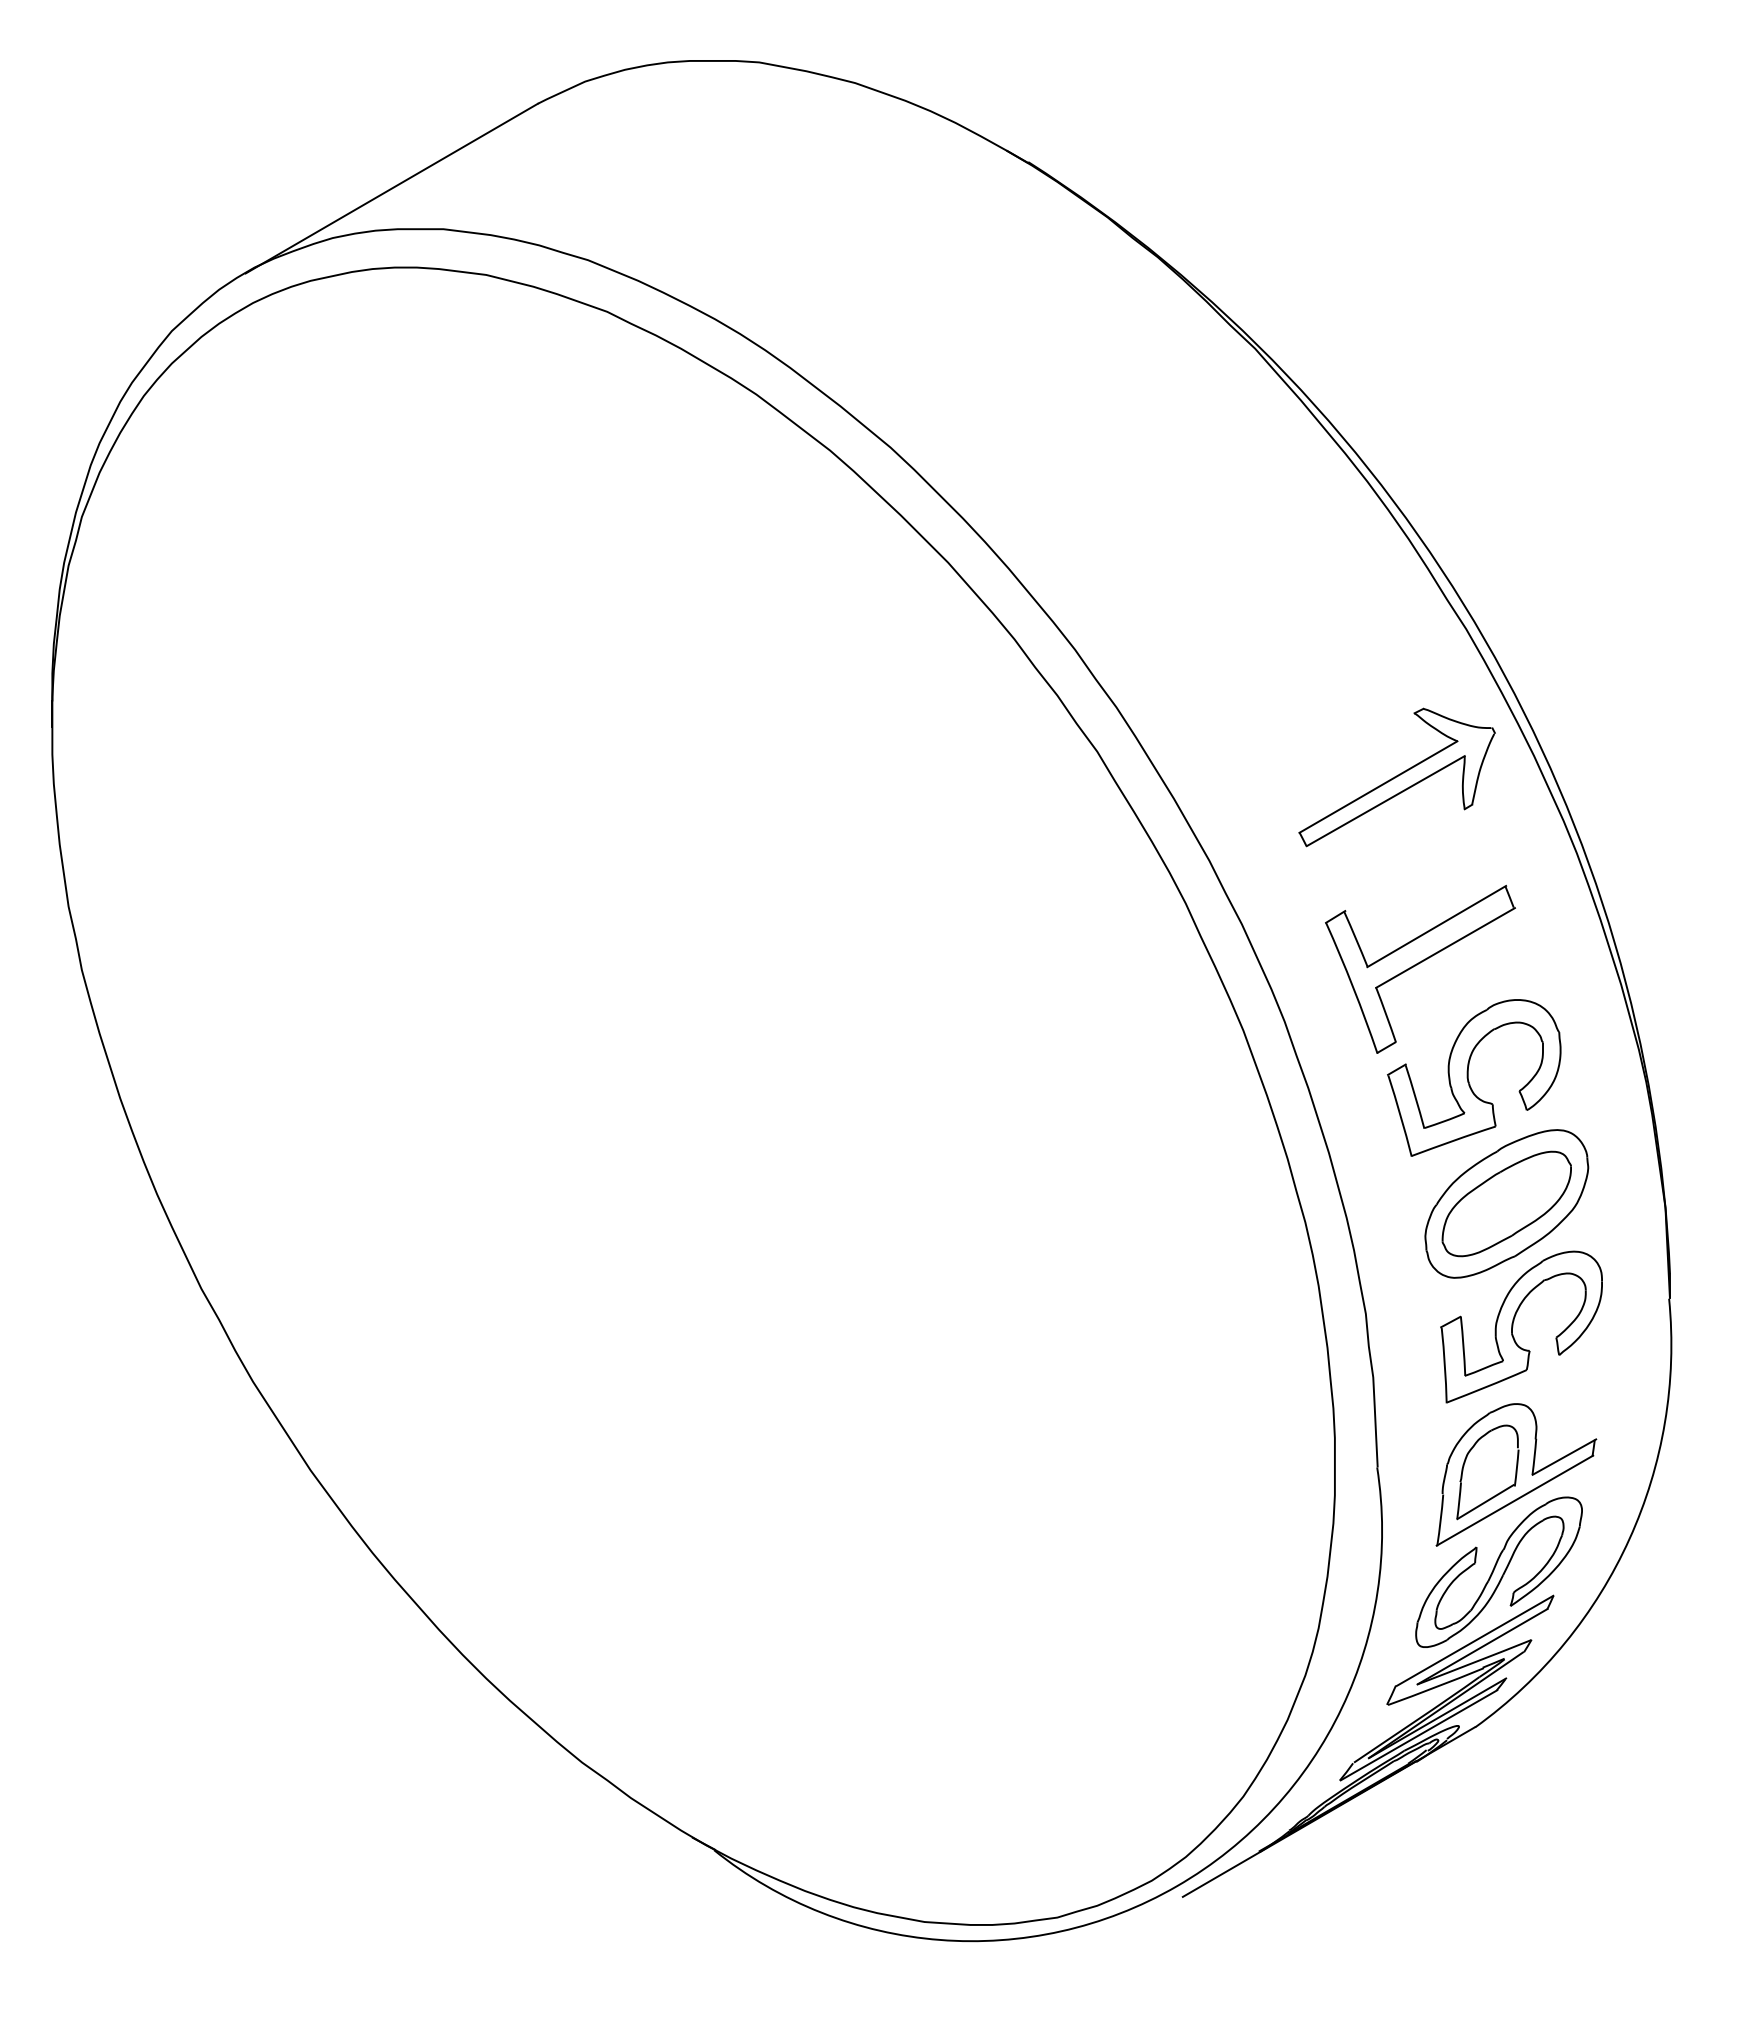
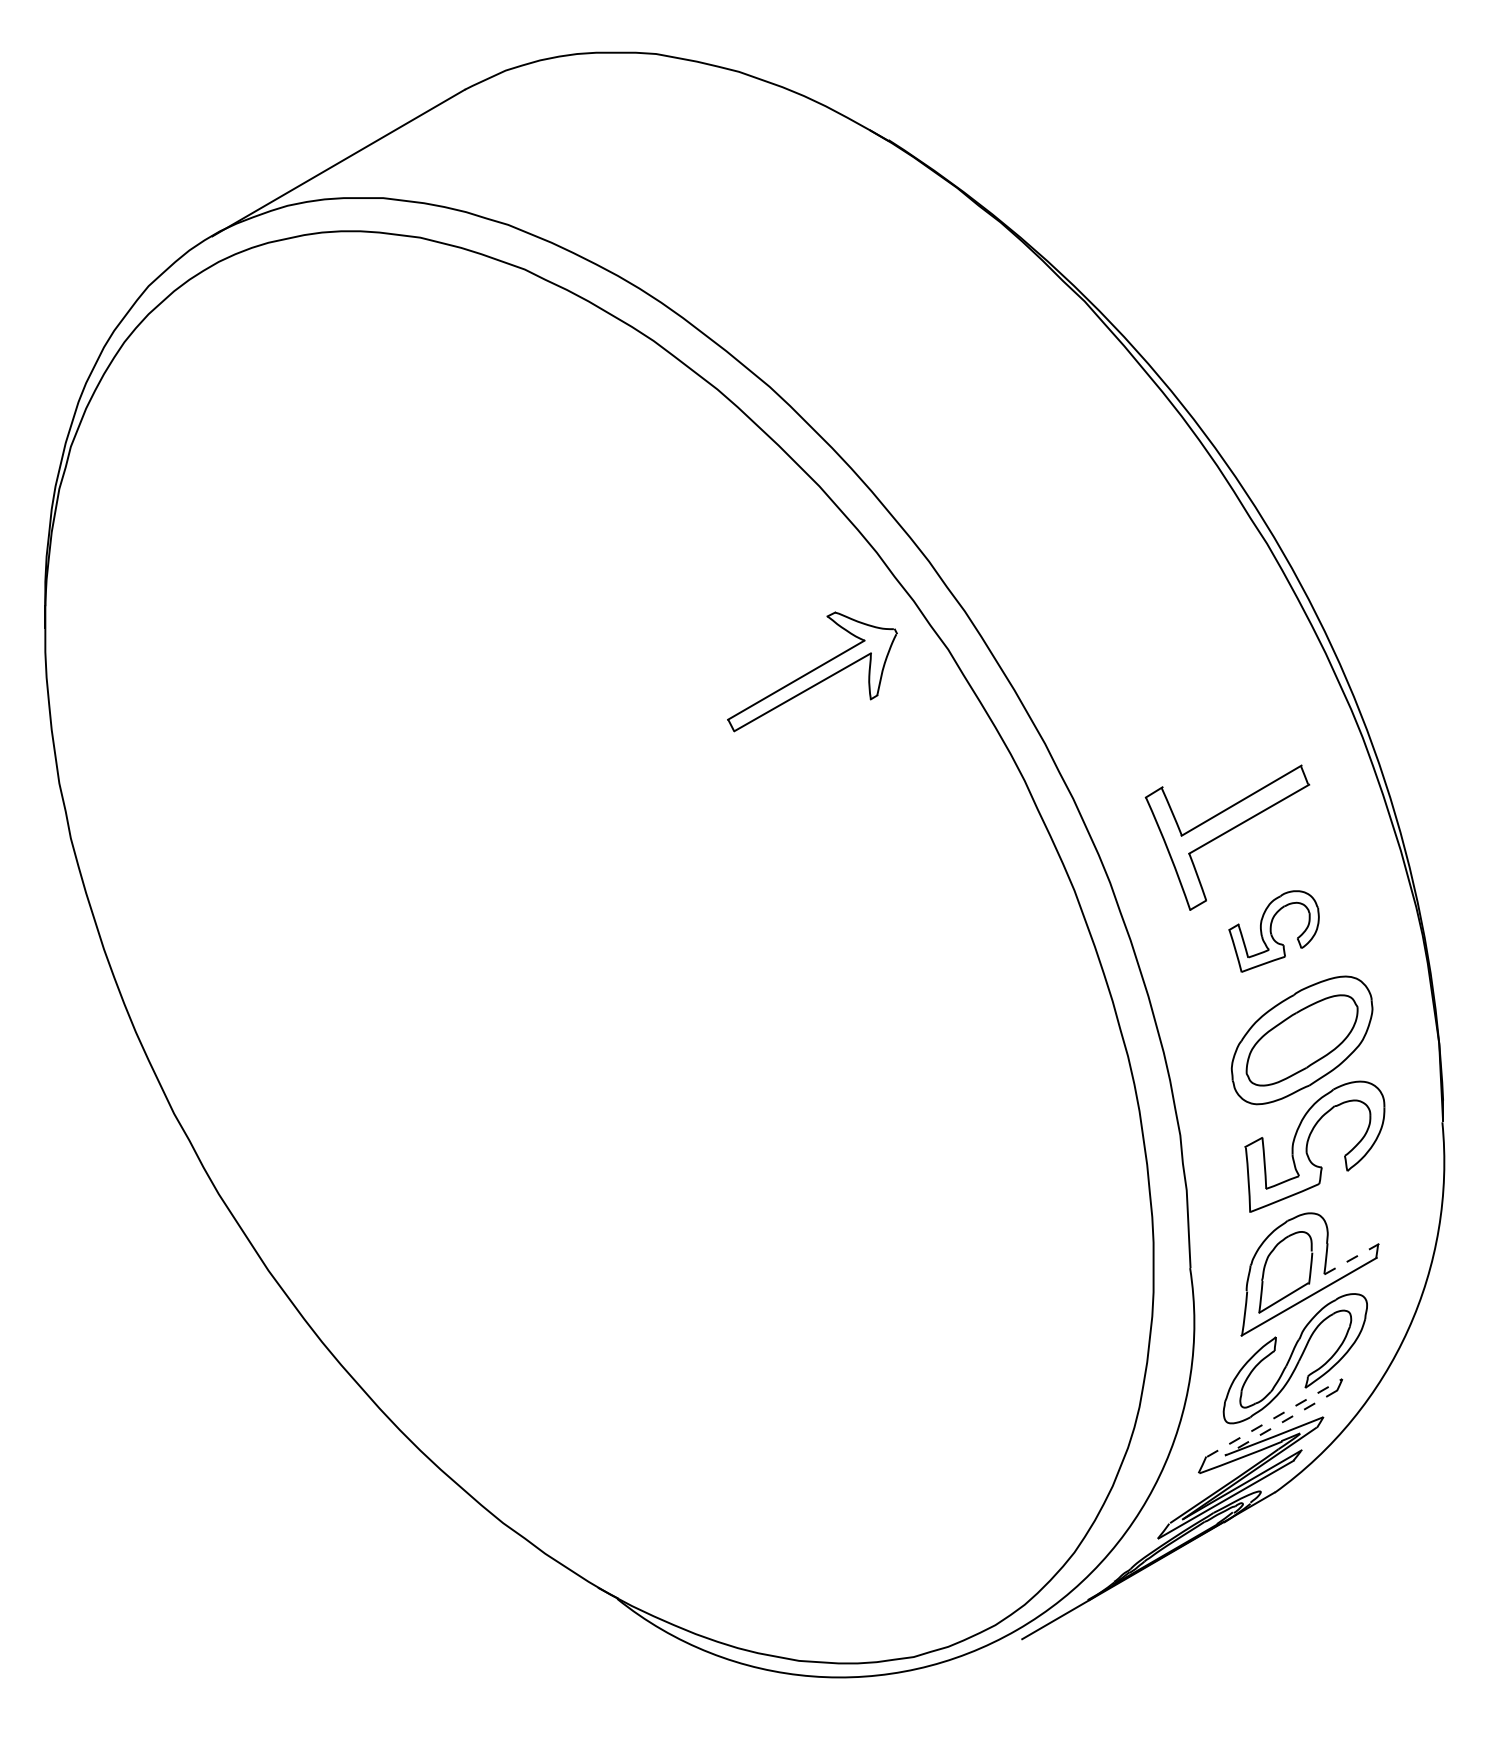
part: (1396, 777) -> (811, 671), moved
part: (1474, 1077) -> (1274, 931), size x0.6
line: (1564, 1456) -> (1351, 1258), solid -> dashed
line: (1475, 1640) -> (1275, 1417), solid -> dashed
line: (1482, 1647) -> (1281, 1423), solid -> dashed

